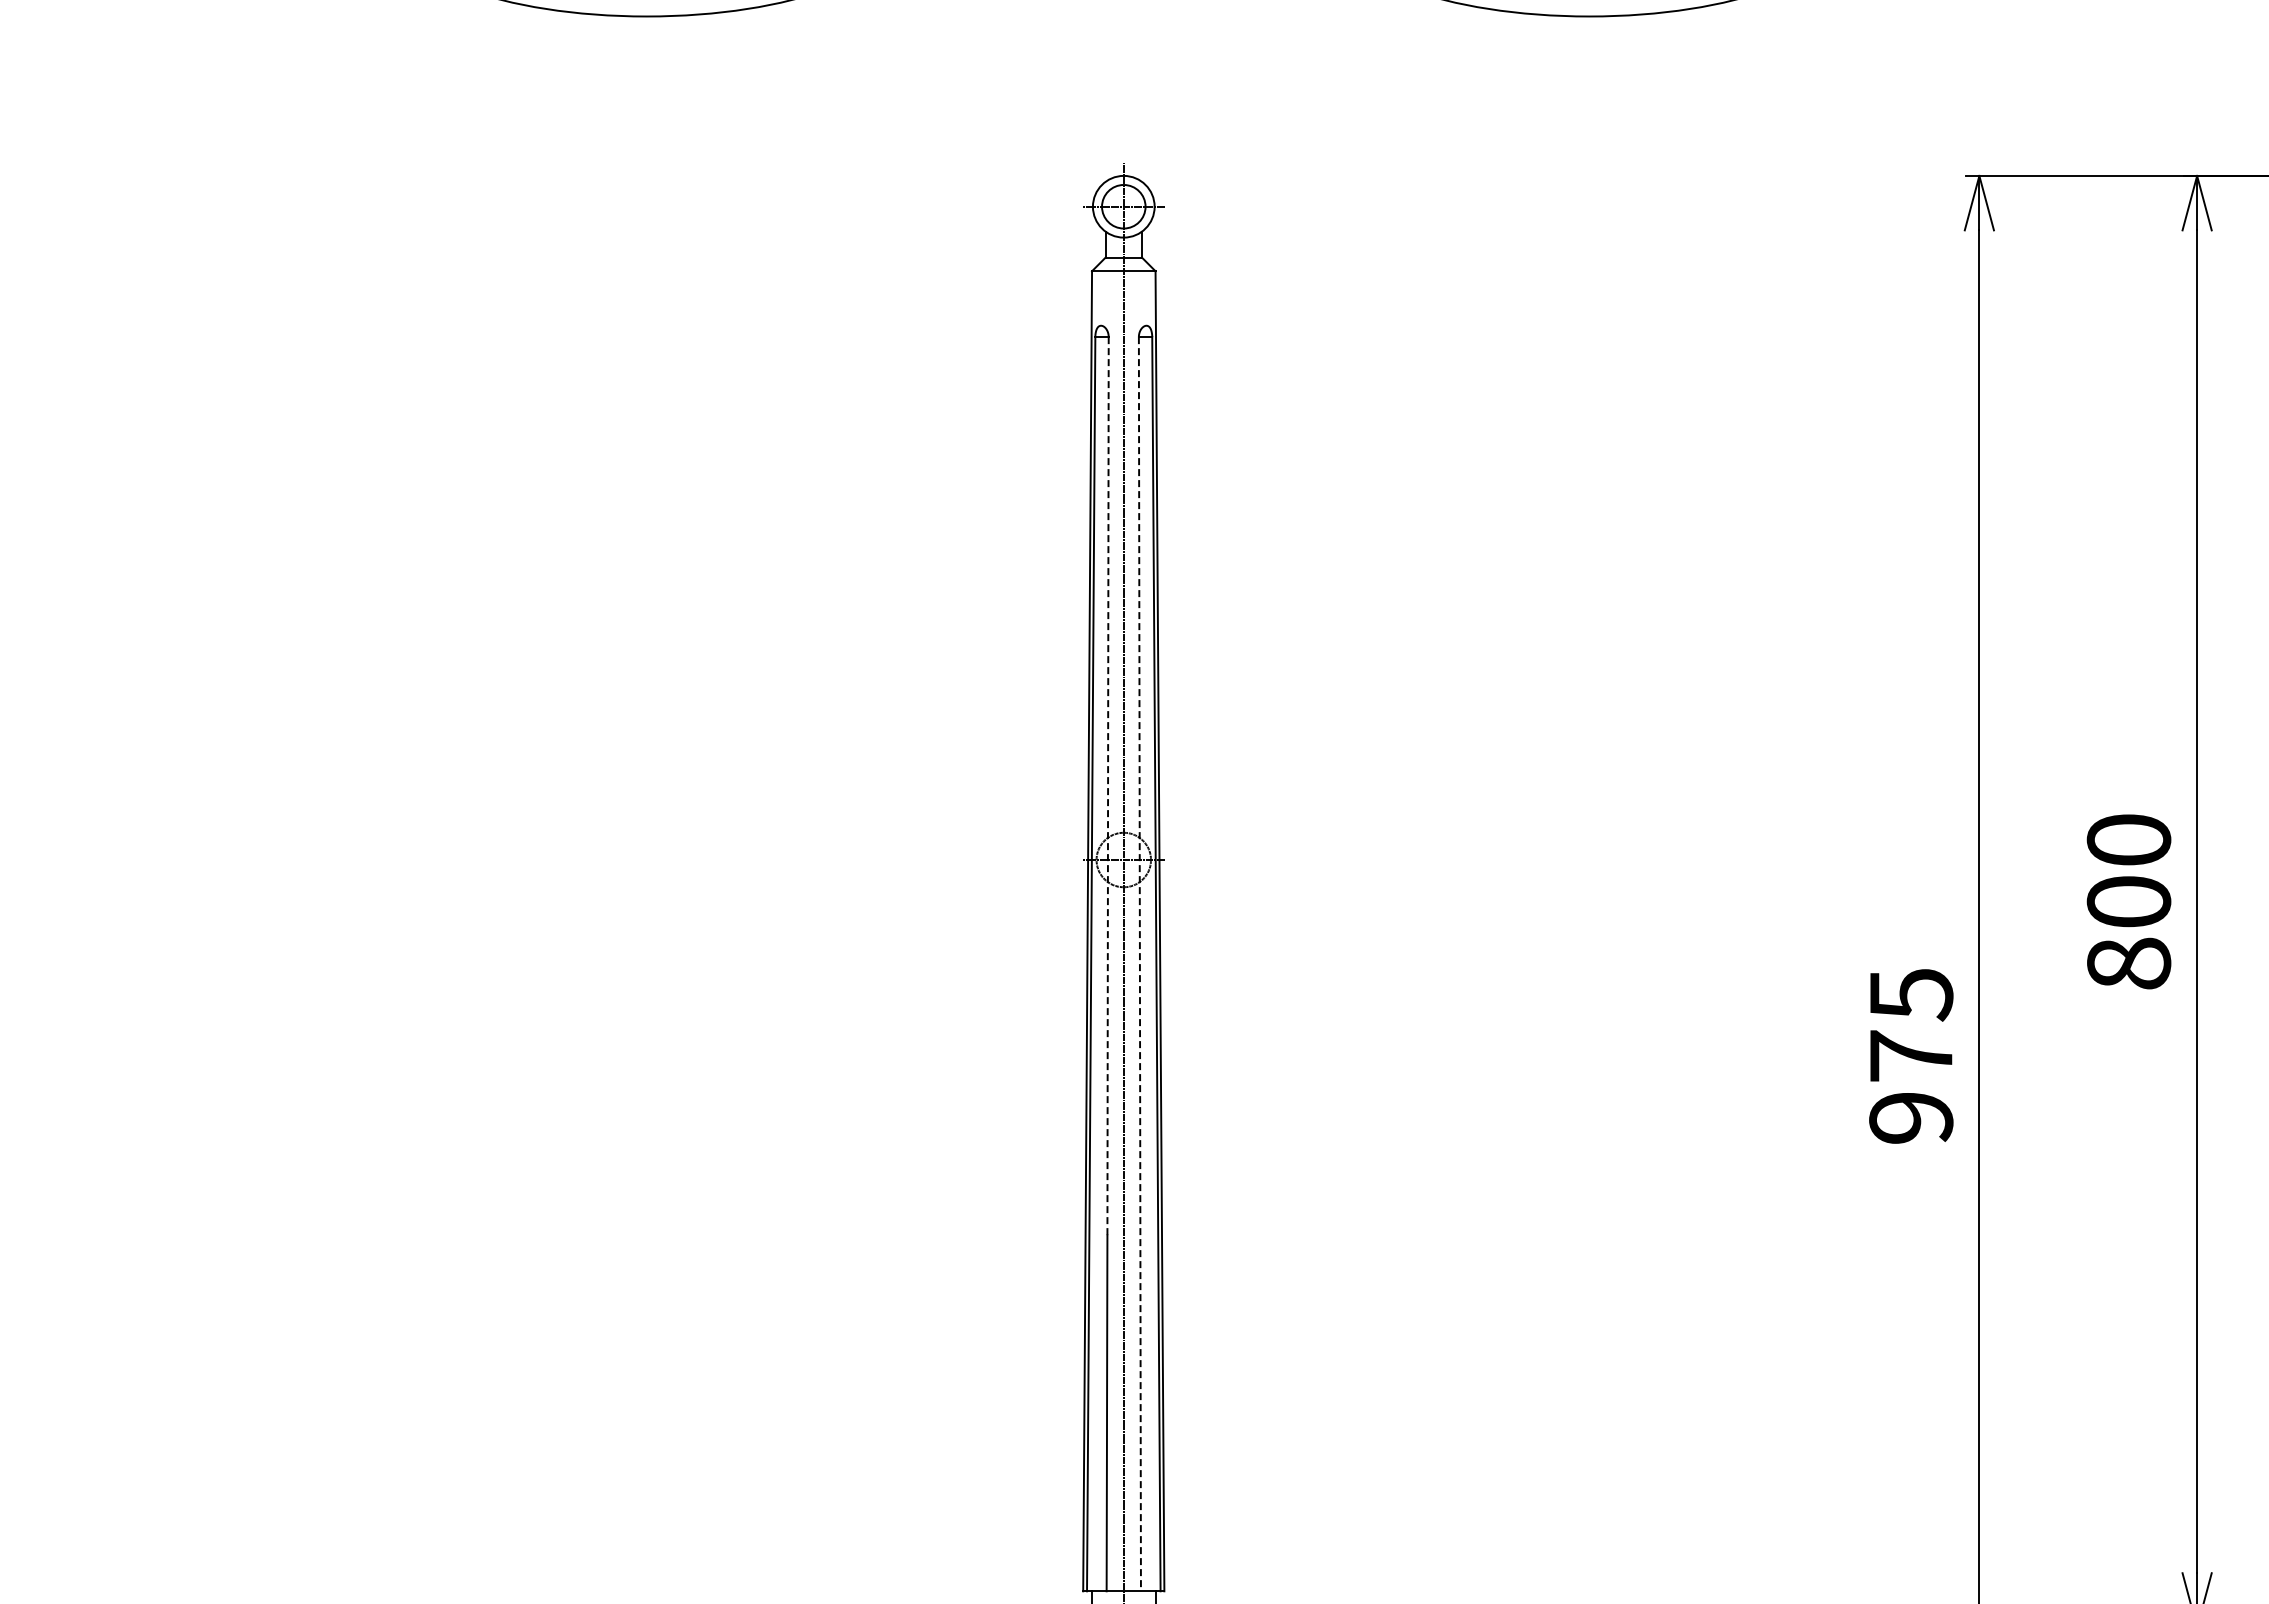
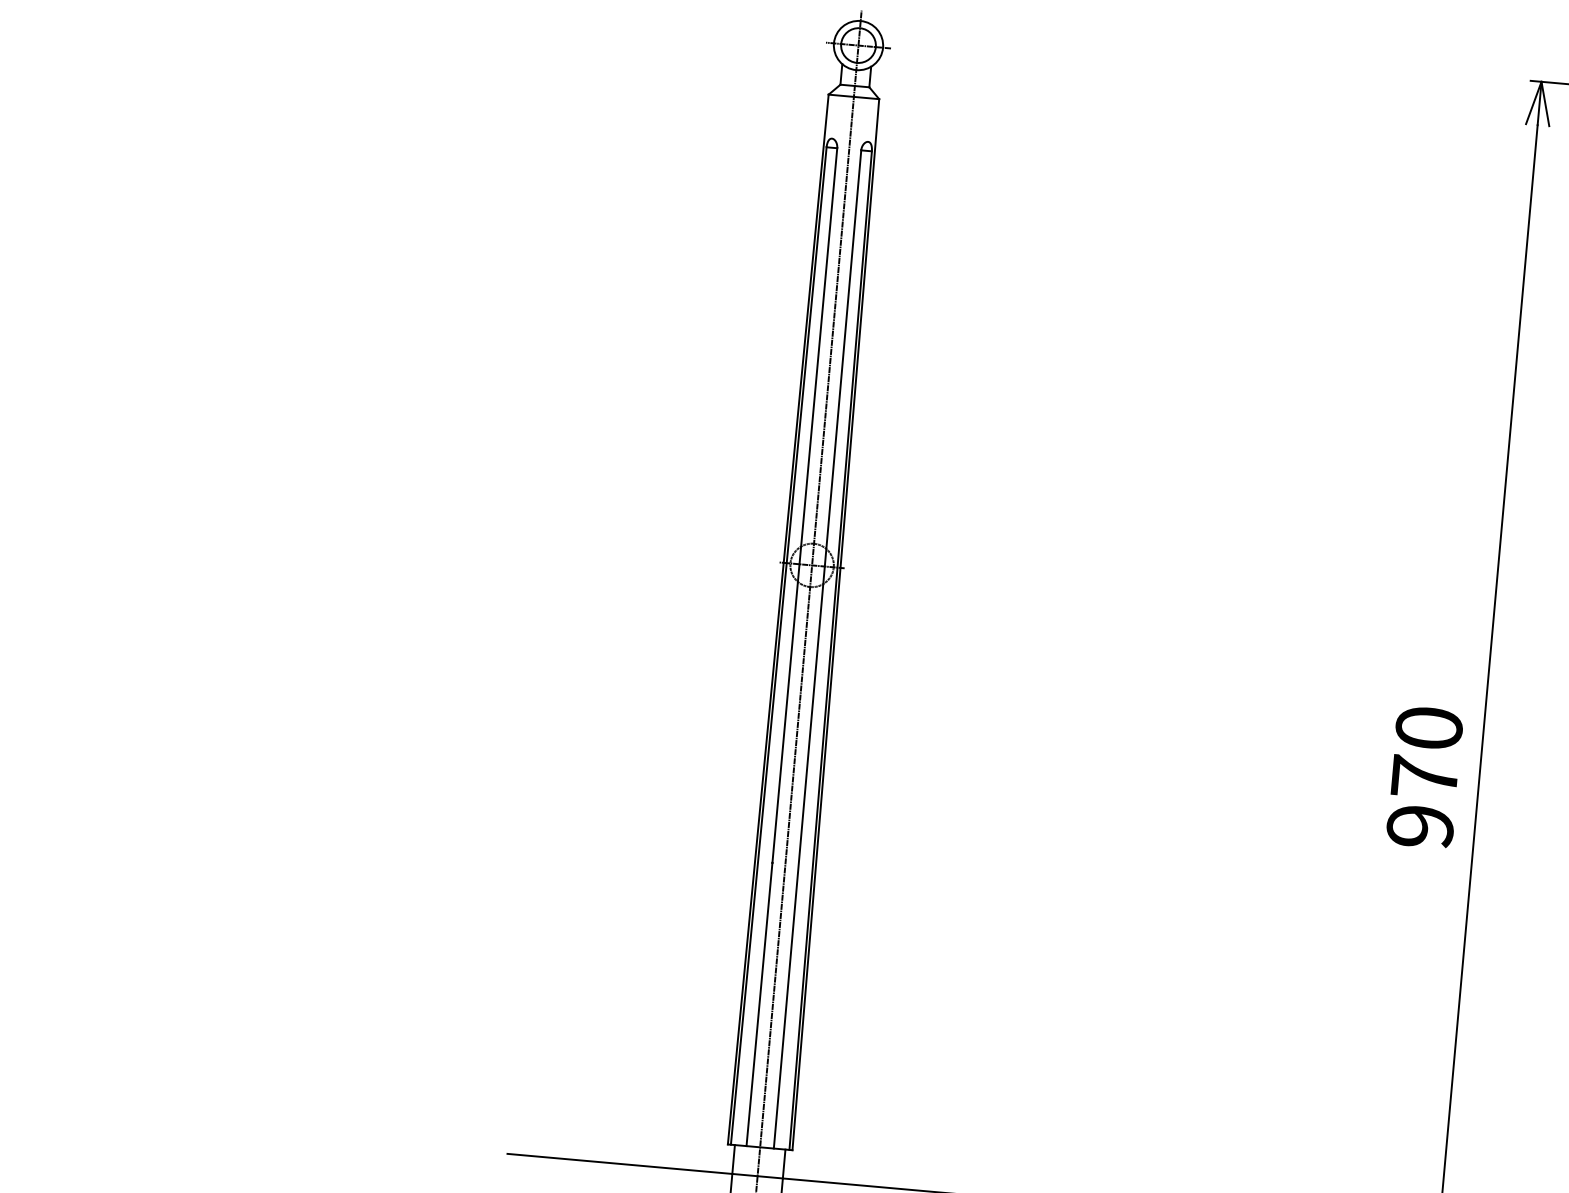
line: (1108, 786) -> (805, 505), dashed -> solid
line: (1139, 964) -> (817, 649), dashed -> solid
text: (1911, 994) -> (1429, 728), 975 -> 970

